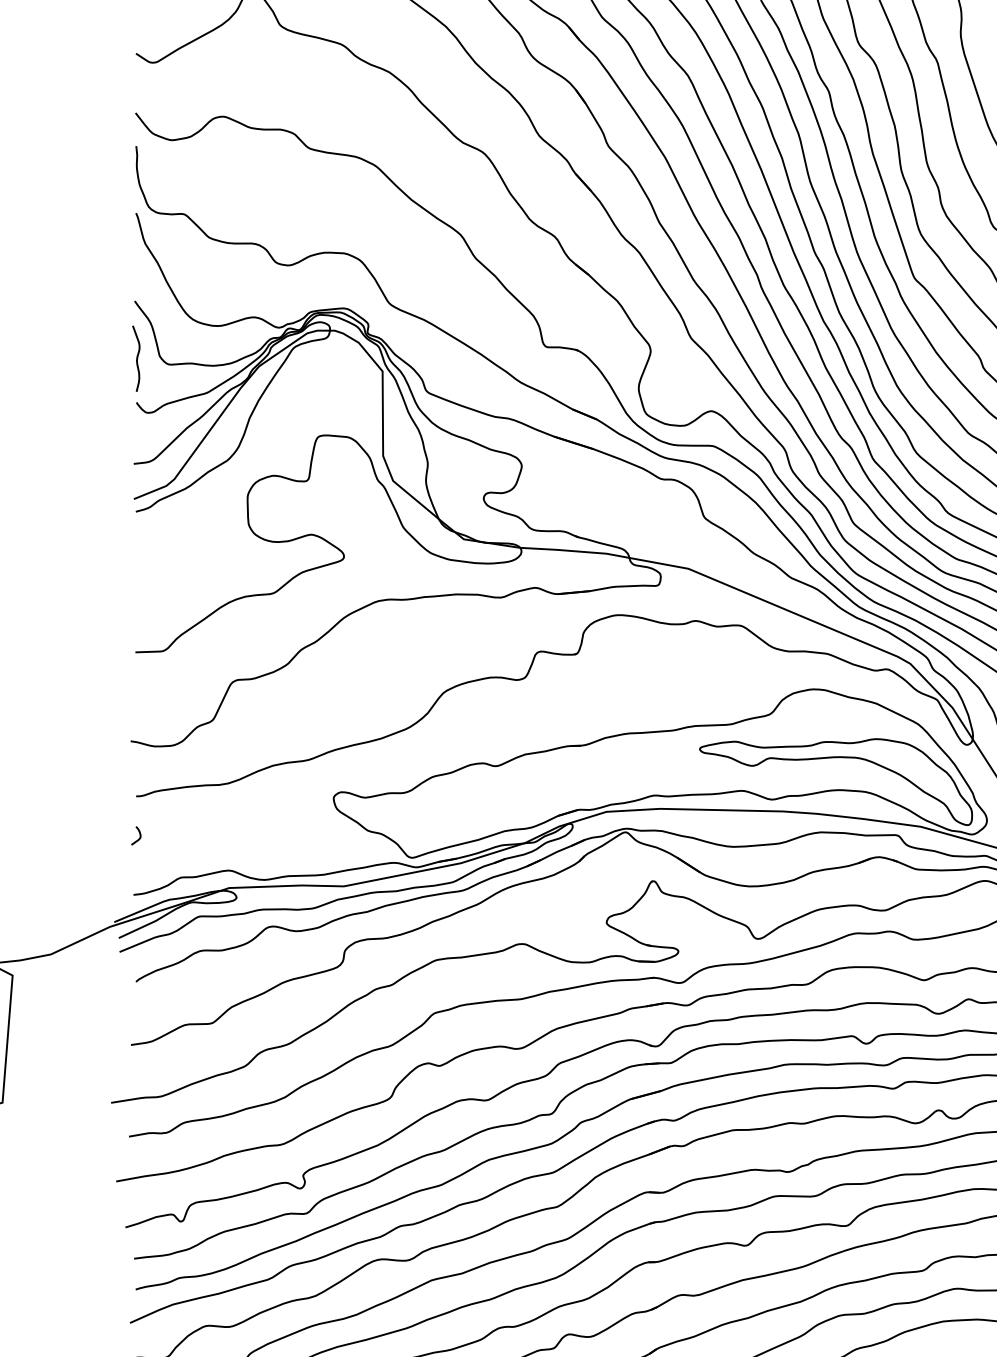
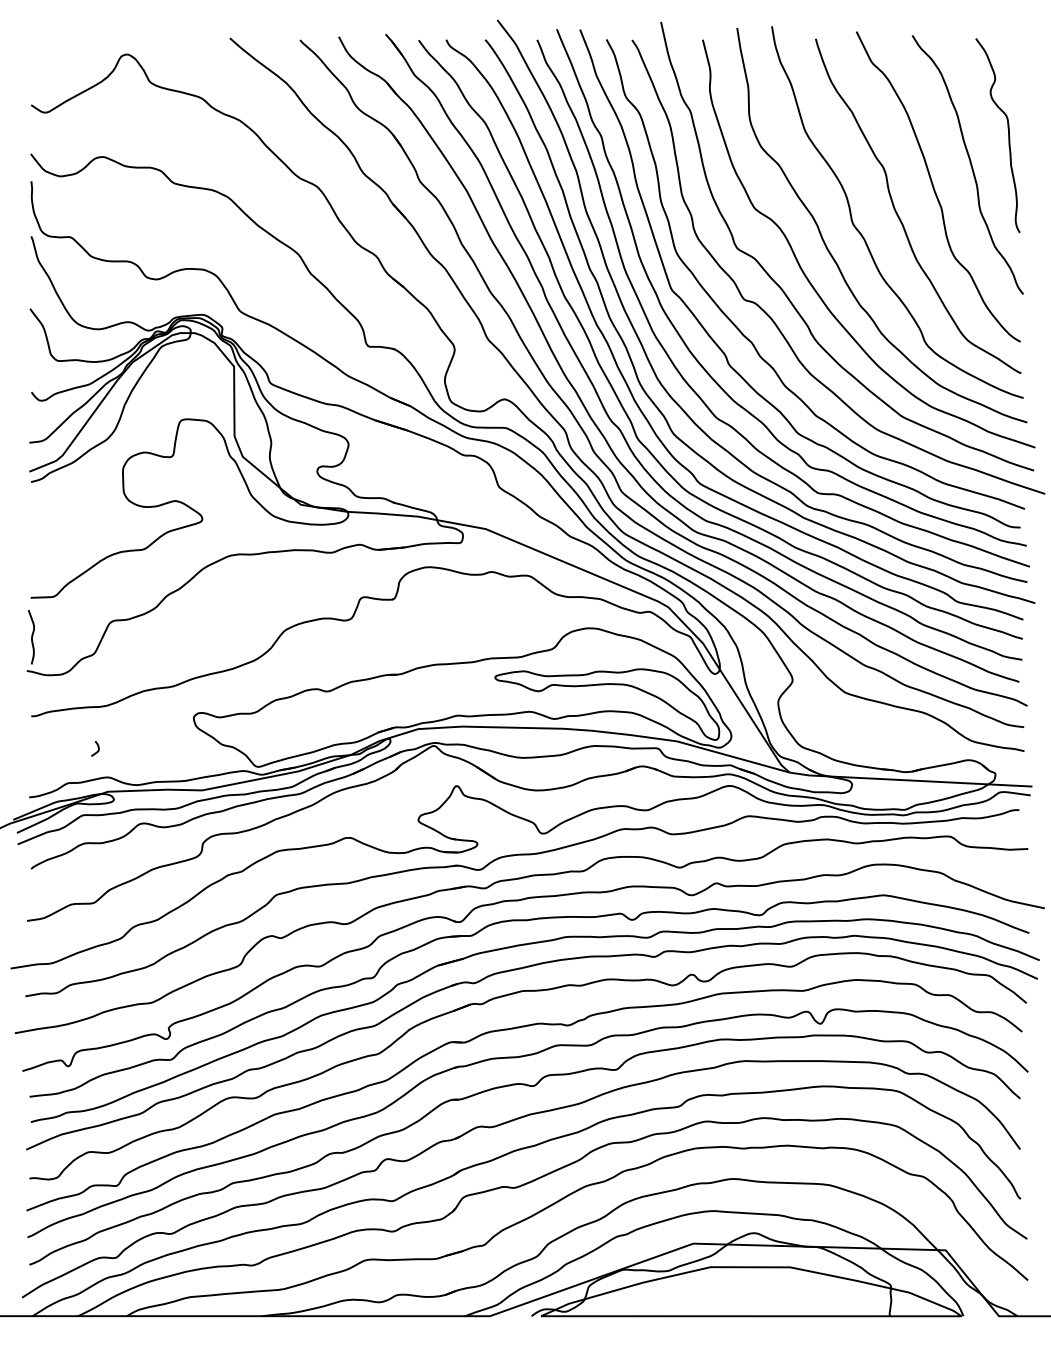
curve: (136, 359) -> (31, 637), moved
curve: (138, 834) -> (97, 747), moved

